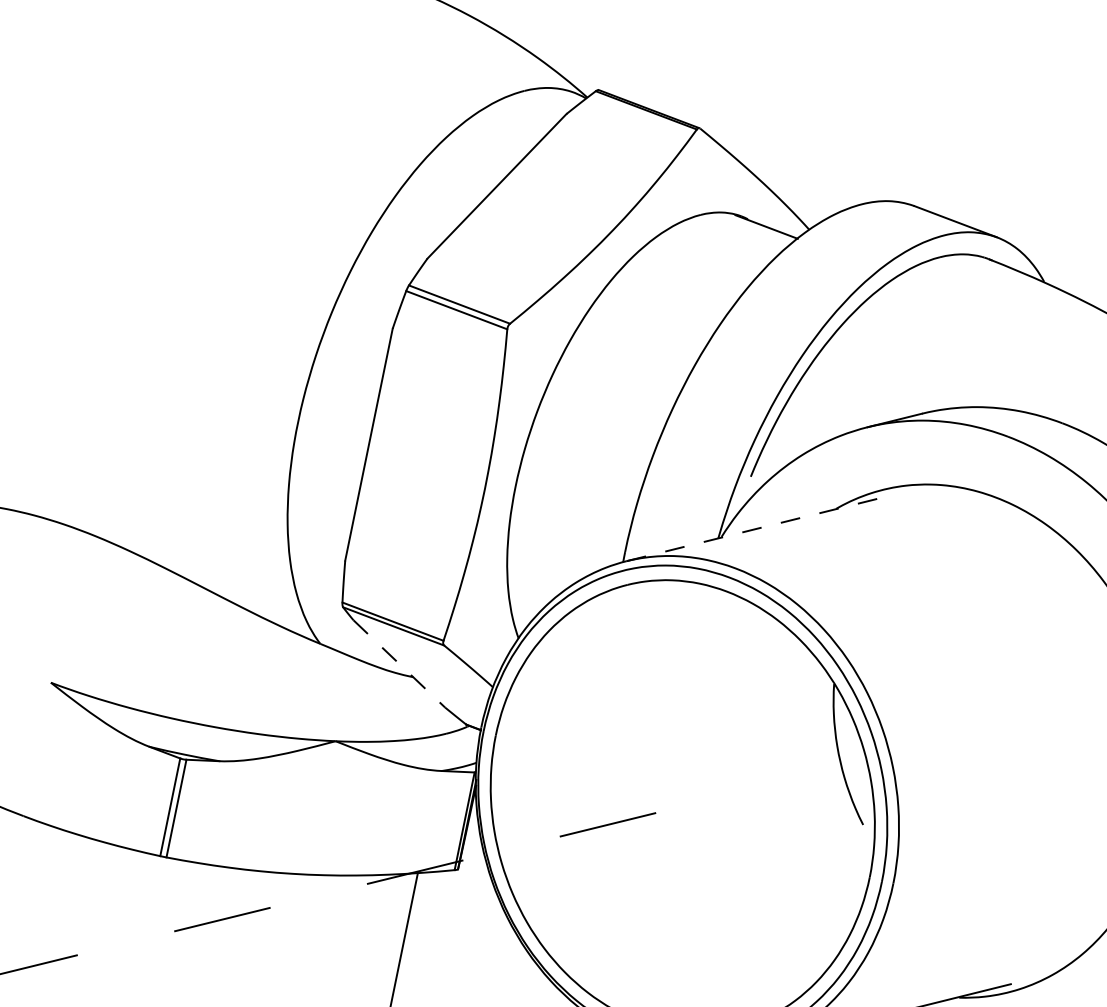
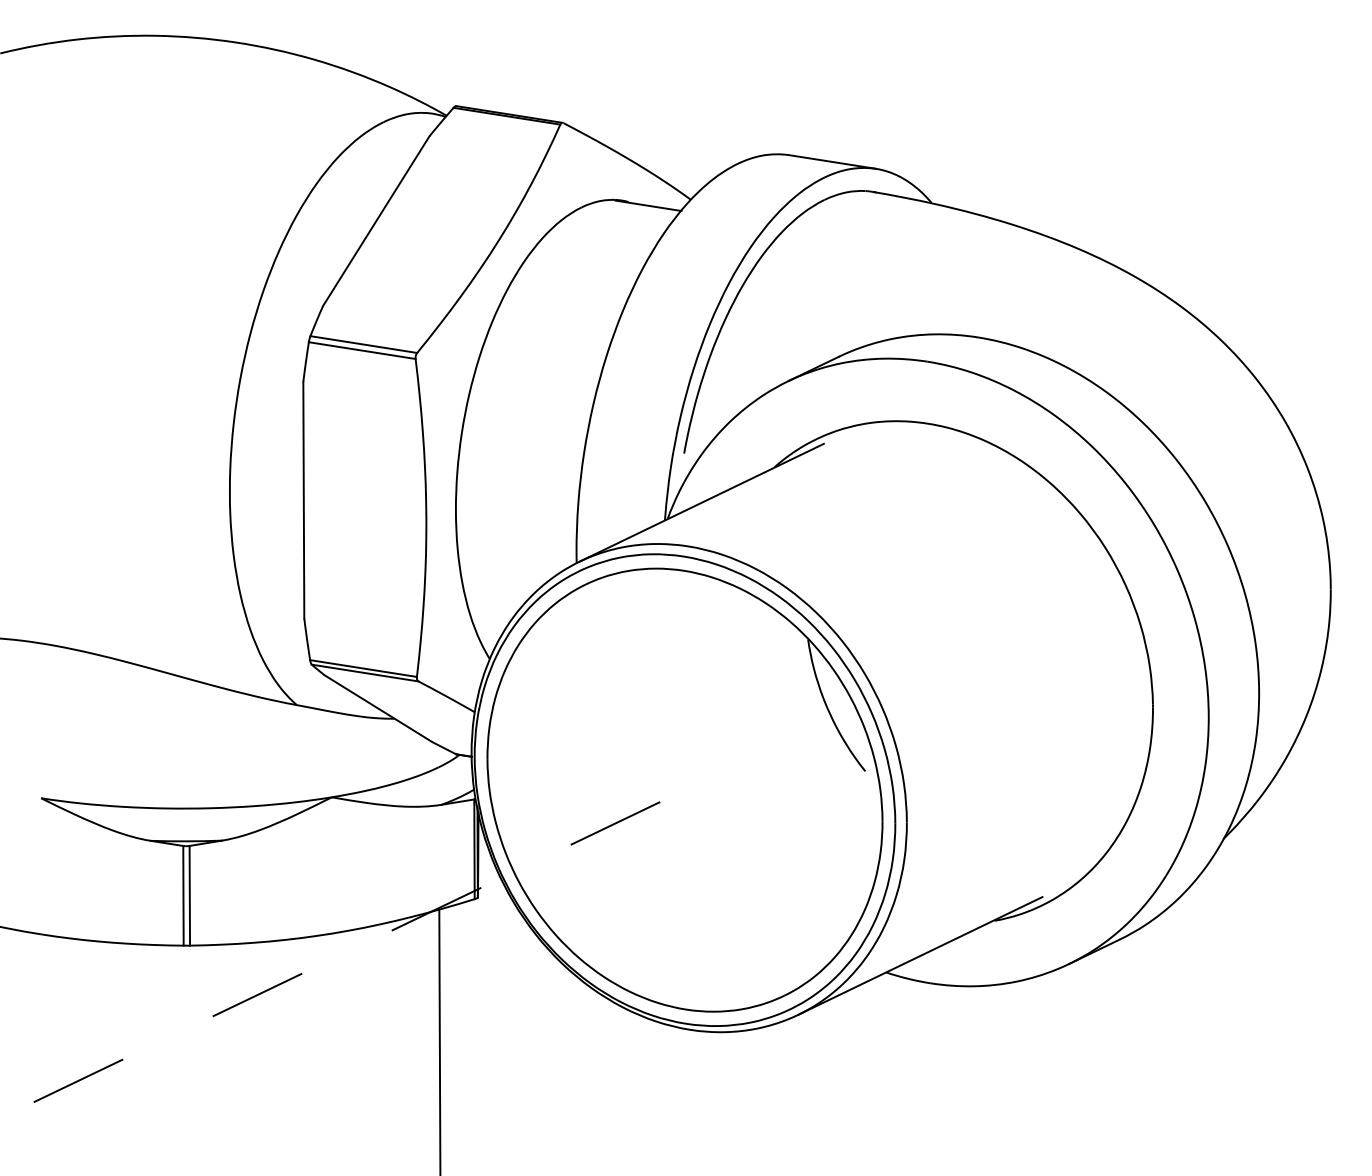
line: (758, 528) -> (702, 502), dashed -> solid
line: (399, 663) -> (378, 708), dashed -> solid

